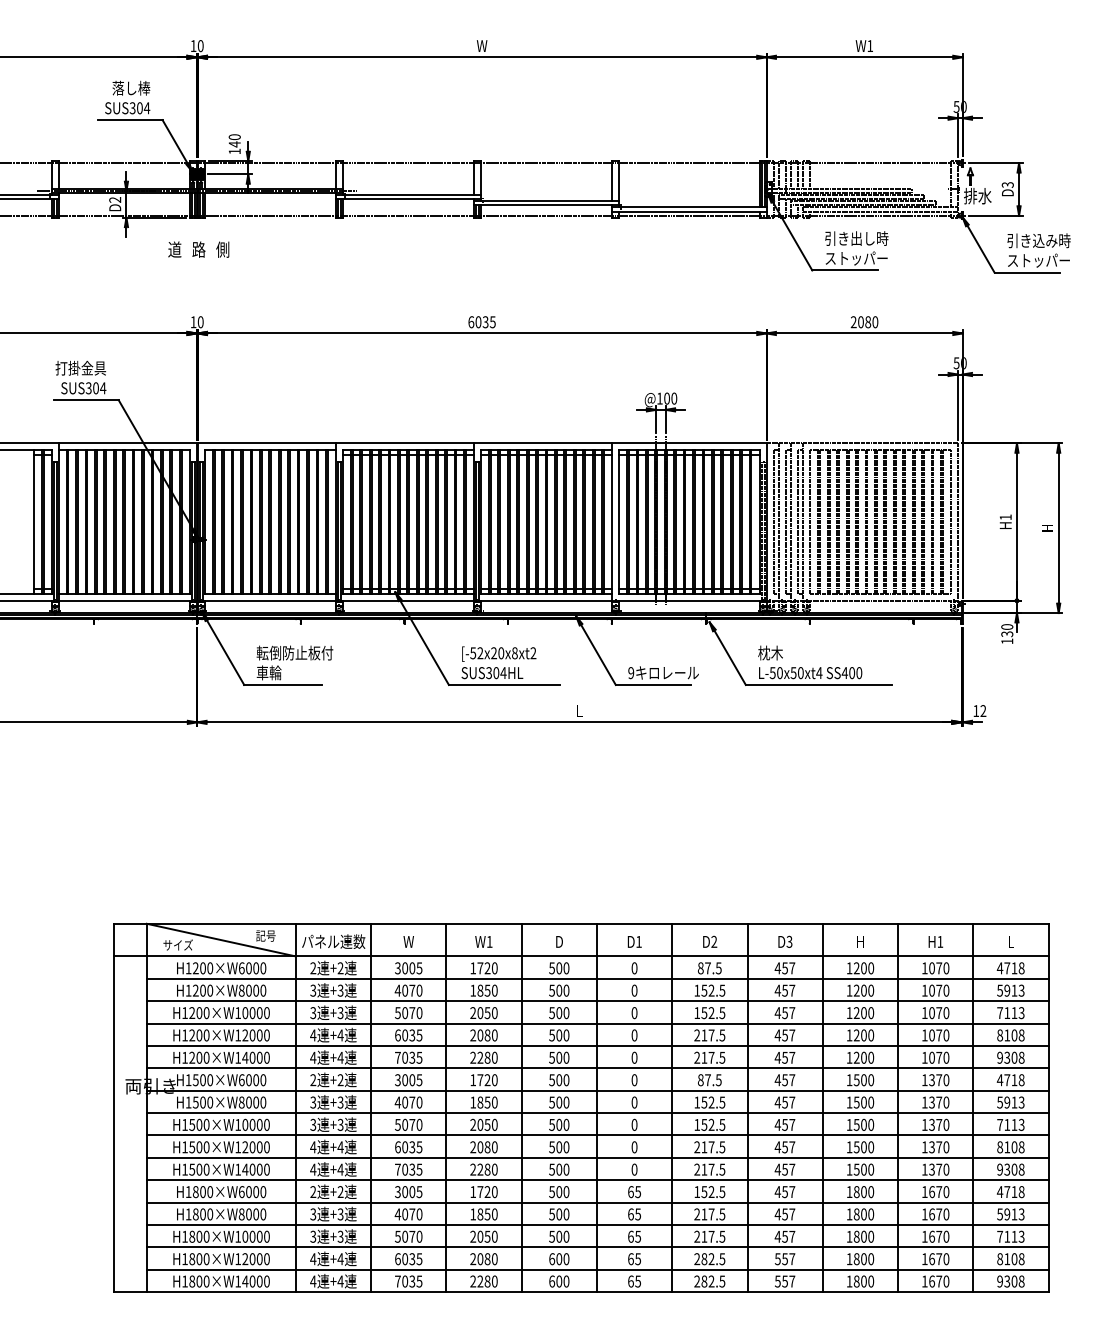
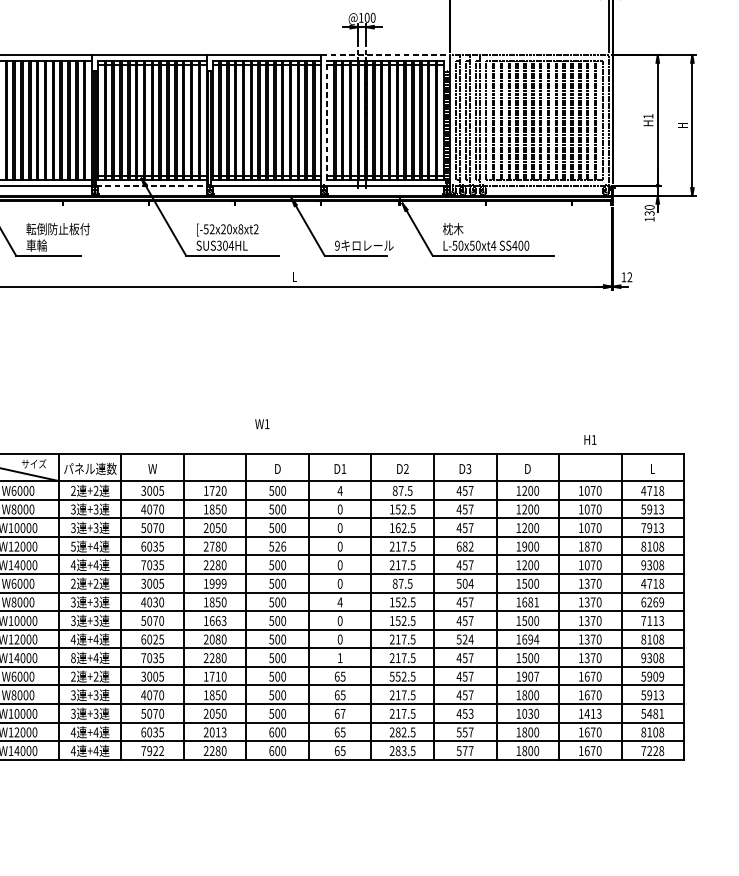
line: (689, 443) -> (385, 55), solid -> dashed
line: (619, 522) -> (327, 120), solid -> dashed
line: (407, 600) -> (151, 185), solid -> dashed
text: (265, 935) -> (33, 463), 記号 -> サイズ
text: (483, 941) -> (262, 423), moved
text: (860, 941) -> (527, 468), H -> D
text: (935, 941) -> (590, 439), moved
text: (634, 968) -> (340, 491), 0 -> 4
text: (704, 1013) -> (398, 528), 152.5 -> 162.5
text: (1007, 1013) -> (649, 528), 7113 -> 7913
text: (313, 1035) -> (73, 546), 4 -> 5
text: (480, 1035) -> (212, 546), 2080 -> 2780
text: (562, 1035) -> (280, 546), 500 -> 526
text: (784, 1035) -> (464, 546), 457 -> 682
text: (856, 1035) -> (524, 546), 1200 -> 1900
text: (931, 1035) -> (586, 546), 1070 -> 1870
text: (487, 1080) -> (218, 584), 1720 -> 1999
text: (784, 1080) -> (464, 584), 457 -> 504
text: (412, 1102) -> (155, 602), 4070 -> 4030
text: (634, 1102) -> (340, 602), 0 -> 4
text: (863, 1102) -> (530, 602), 1500 -> 1681
text: (1010, 1102) -> (652, 602), 5913 -> 6269
text: (483, 1124) -> (214, 620), 2050 -> 1663
text: (412, 1147) -> (155, 639), 6035 -> 6025
text: (784, 1147) -> (464, 639), 457 -> 524
text: (863, 1147) -> (530, 639), 1500 -> 1694
text: (313, 1169) -> (73, 657), 4 -> 8
text: (634, 1169) -> (340, 657), 0 -> 1
text: (487, 1191) -> (218, 676), 1720 -> 1710
text: (697, 1192) -> (392, 677), 152.5 -> 552.5
text: (863, 1192) -> (530, 677), 1800 -> 1907
text: (1010, 1192) -> (652, 677), 4718 -> 5909
text: (638, 1236) -> (343, 713), 65 -> 67
text: (792, 1236) -> (471, 713), 457 -> 453
text: (859, 1236) -> (526, 713), 1800 -> 1030
text: (938, 1236) -> (592, 713), 1670 -> 1413
text: (1010, 1236) -> (652, 713), 7113 -> 5481
text: (490, 1259) -> (220, 732), 2080 -> 2013
text: (412, 1281) -> (155, 750), 7035 -> 7922
text: (711, 1281) -> (404, 750), 282.5 -> 283.5
text: (784, 1281) -> (464, 750), 557 -> 577
text: (1007, 1281) -> (649, 750), 9308 -> 7228

